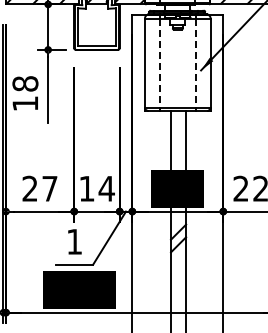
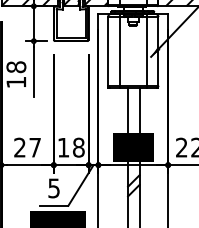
line: (160, 63) -> (120, 51), dashed -> solid
line: (195, 63) -> (146, 51), dashed -> solid
text: (106, 188) -> (78, 147), 14 -> 18
text: (74, 241) -> (54, 188), 1 -> 5

